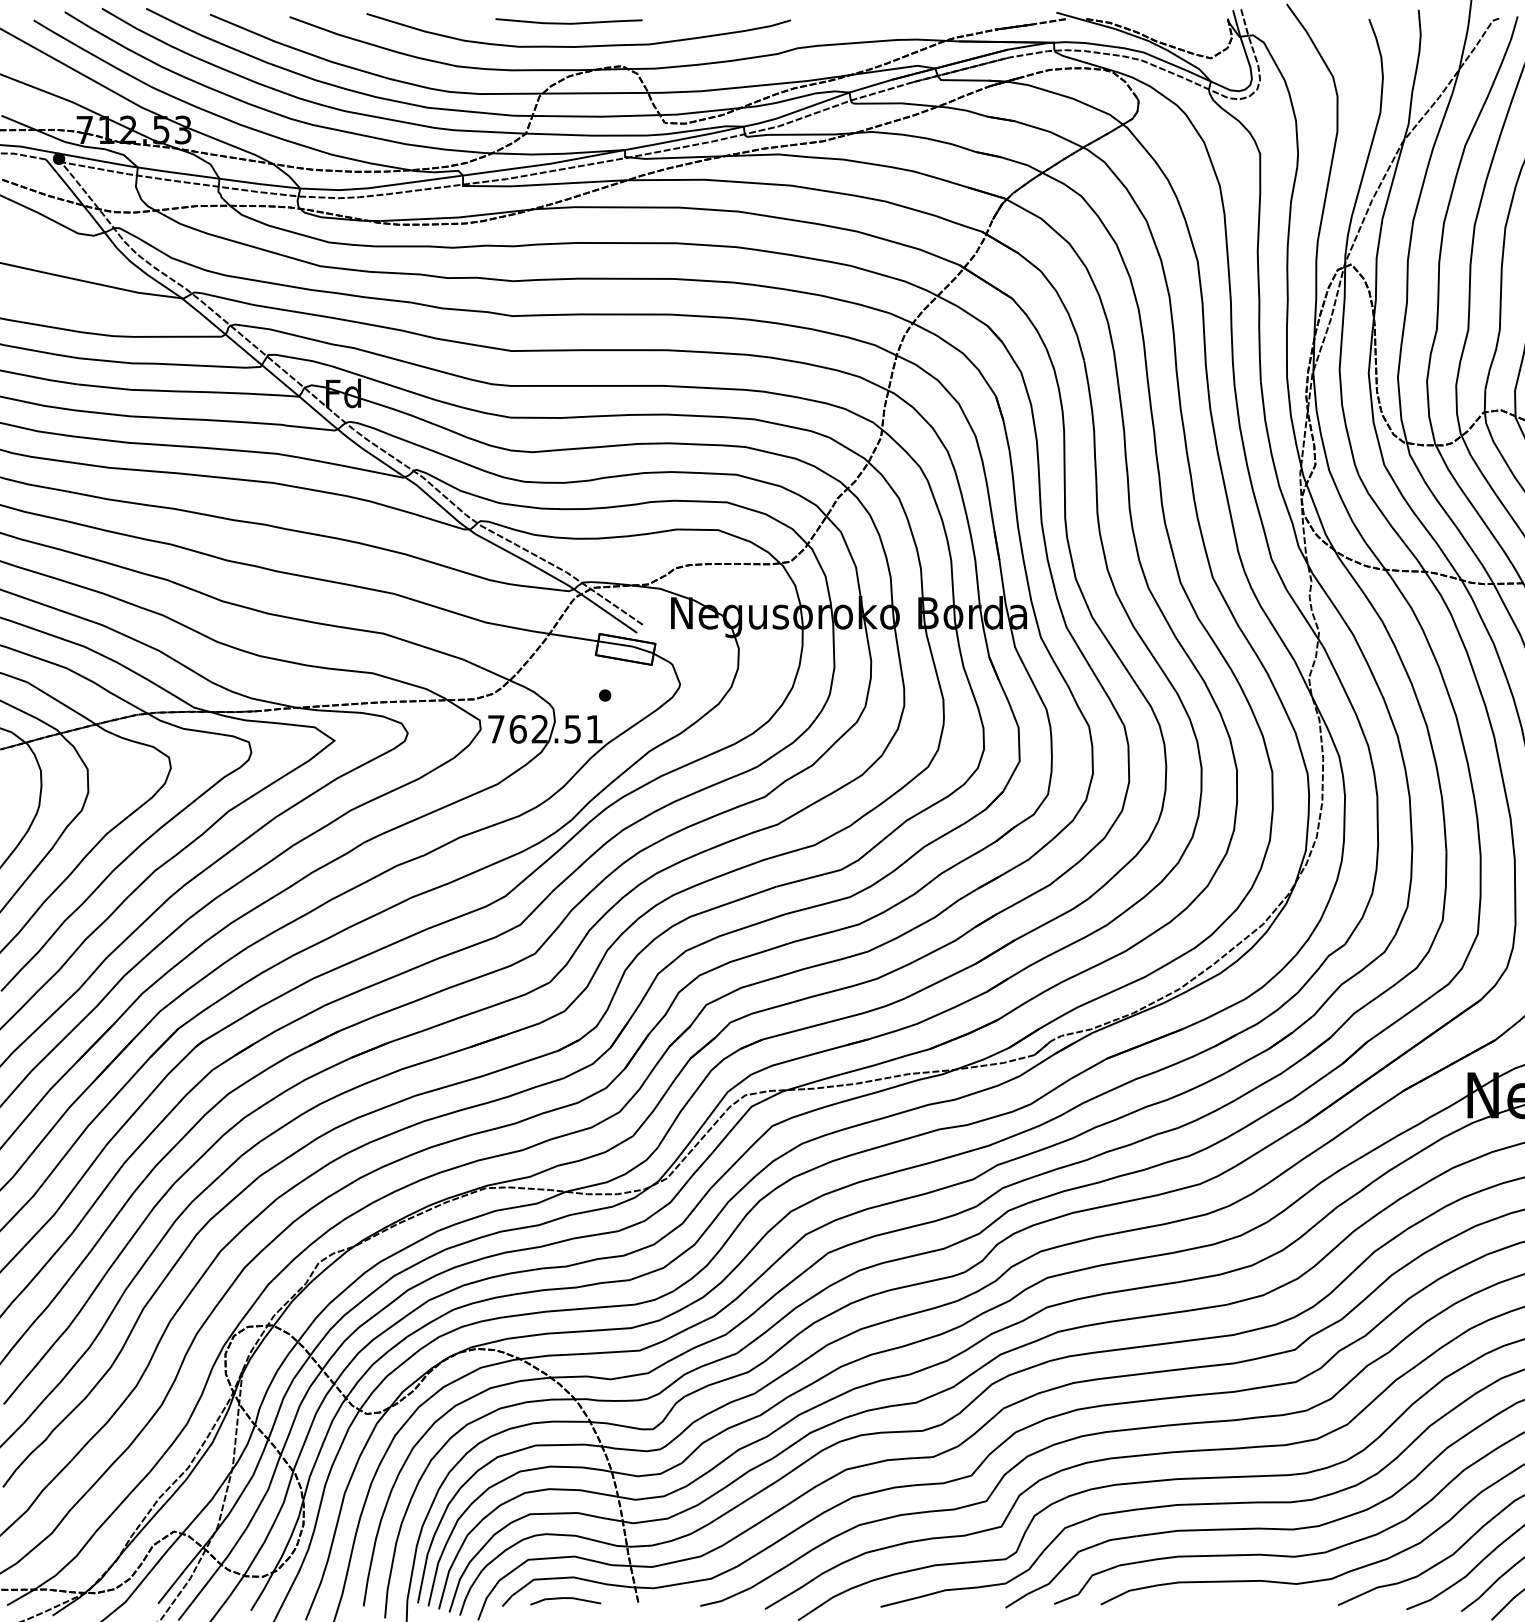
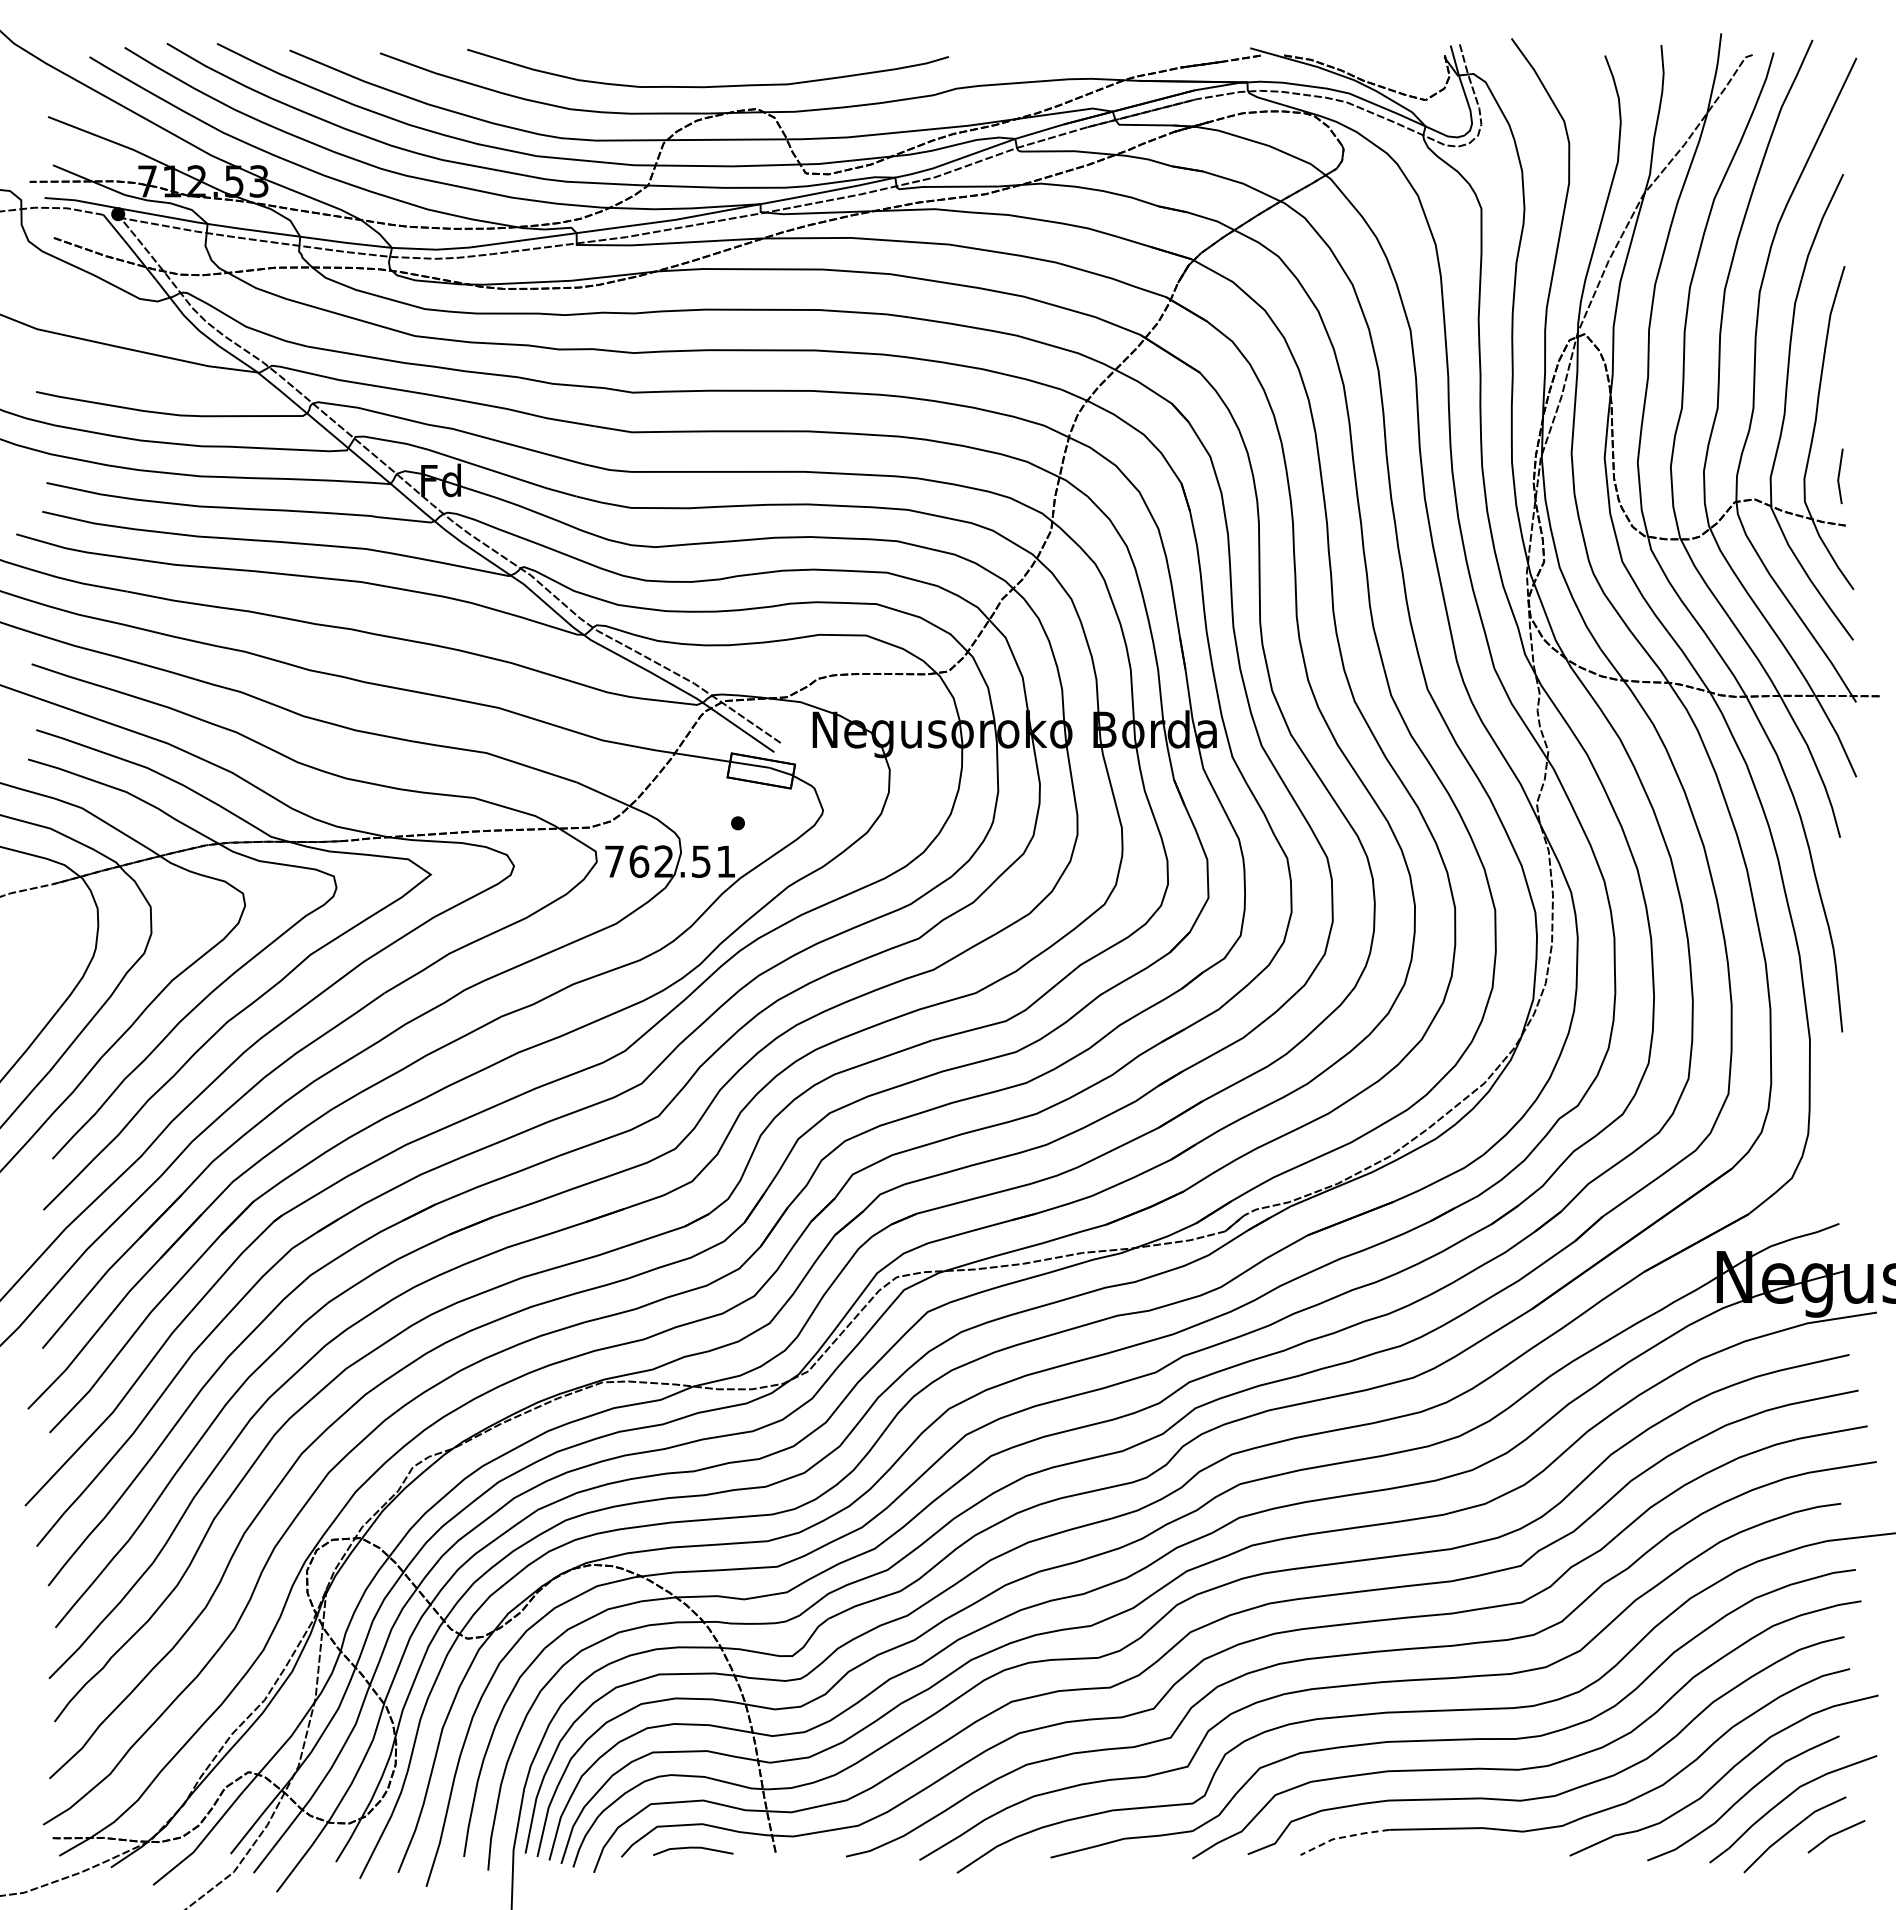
line: (566, 22) -> (694, 59), removed
line: (1138, 1589) -> (1343, 1837), solid -> dashed

